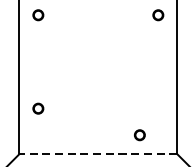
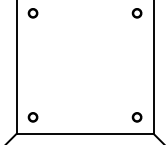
part: (37, 108) -> (32, 117), moved
part: (139, 135) -> (136, 117), moved
line: (97, 153) -> (84, 133), dashed -> solid

